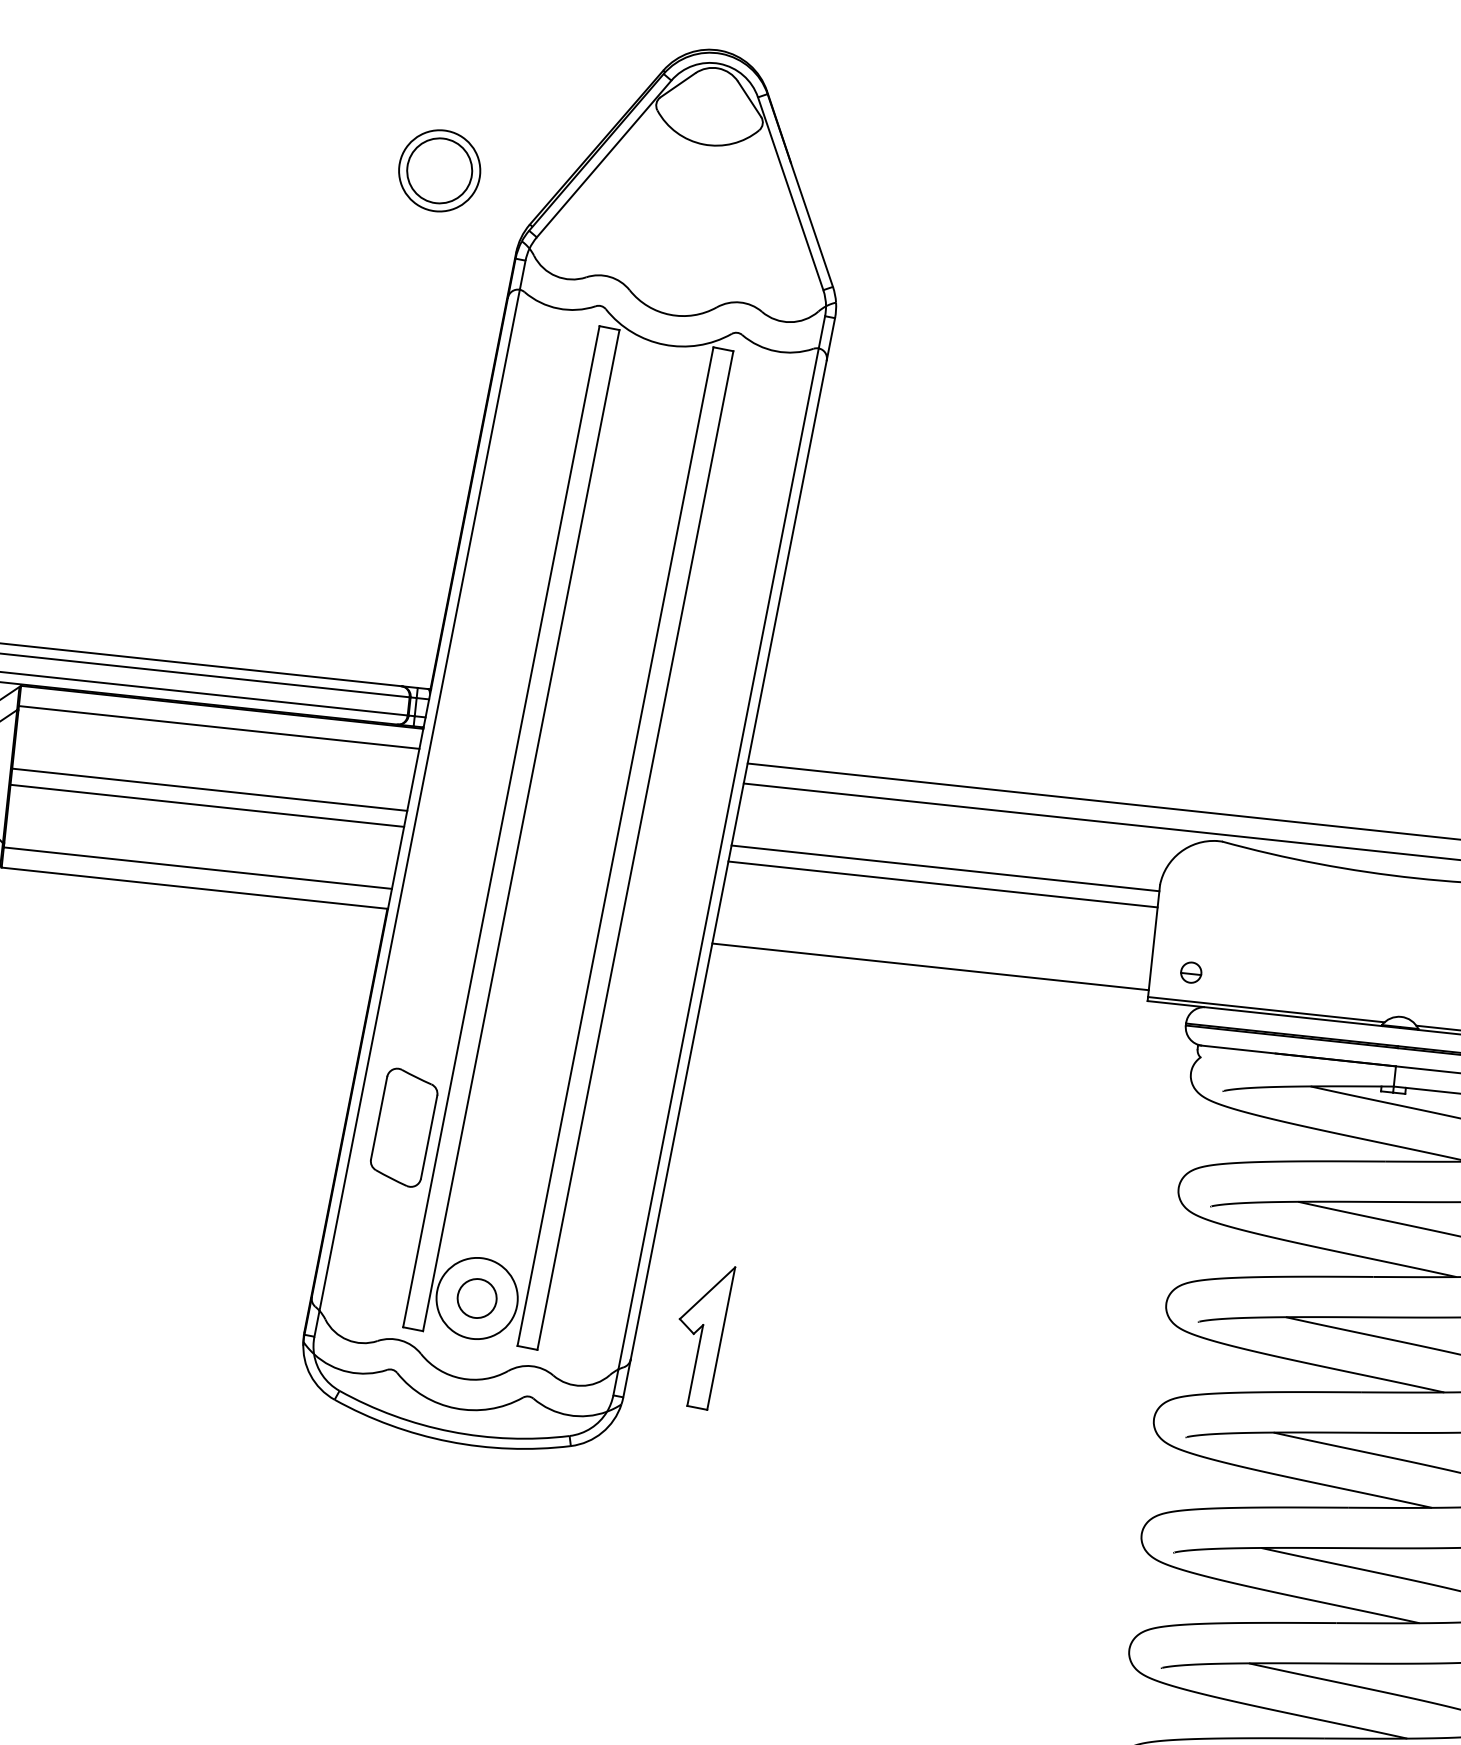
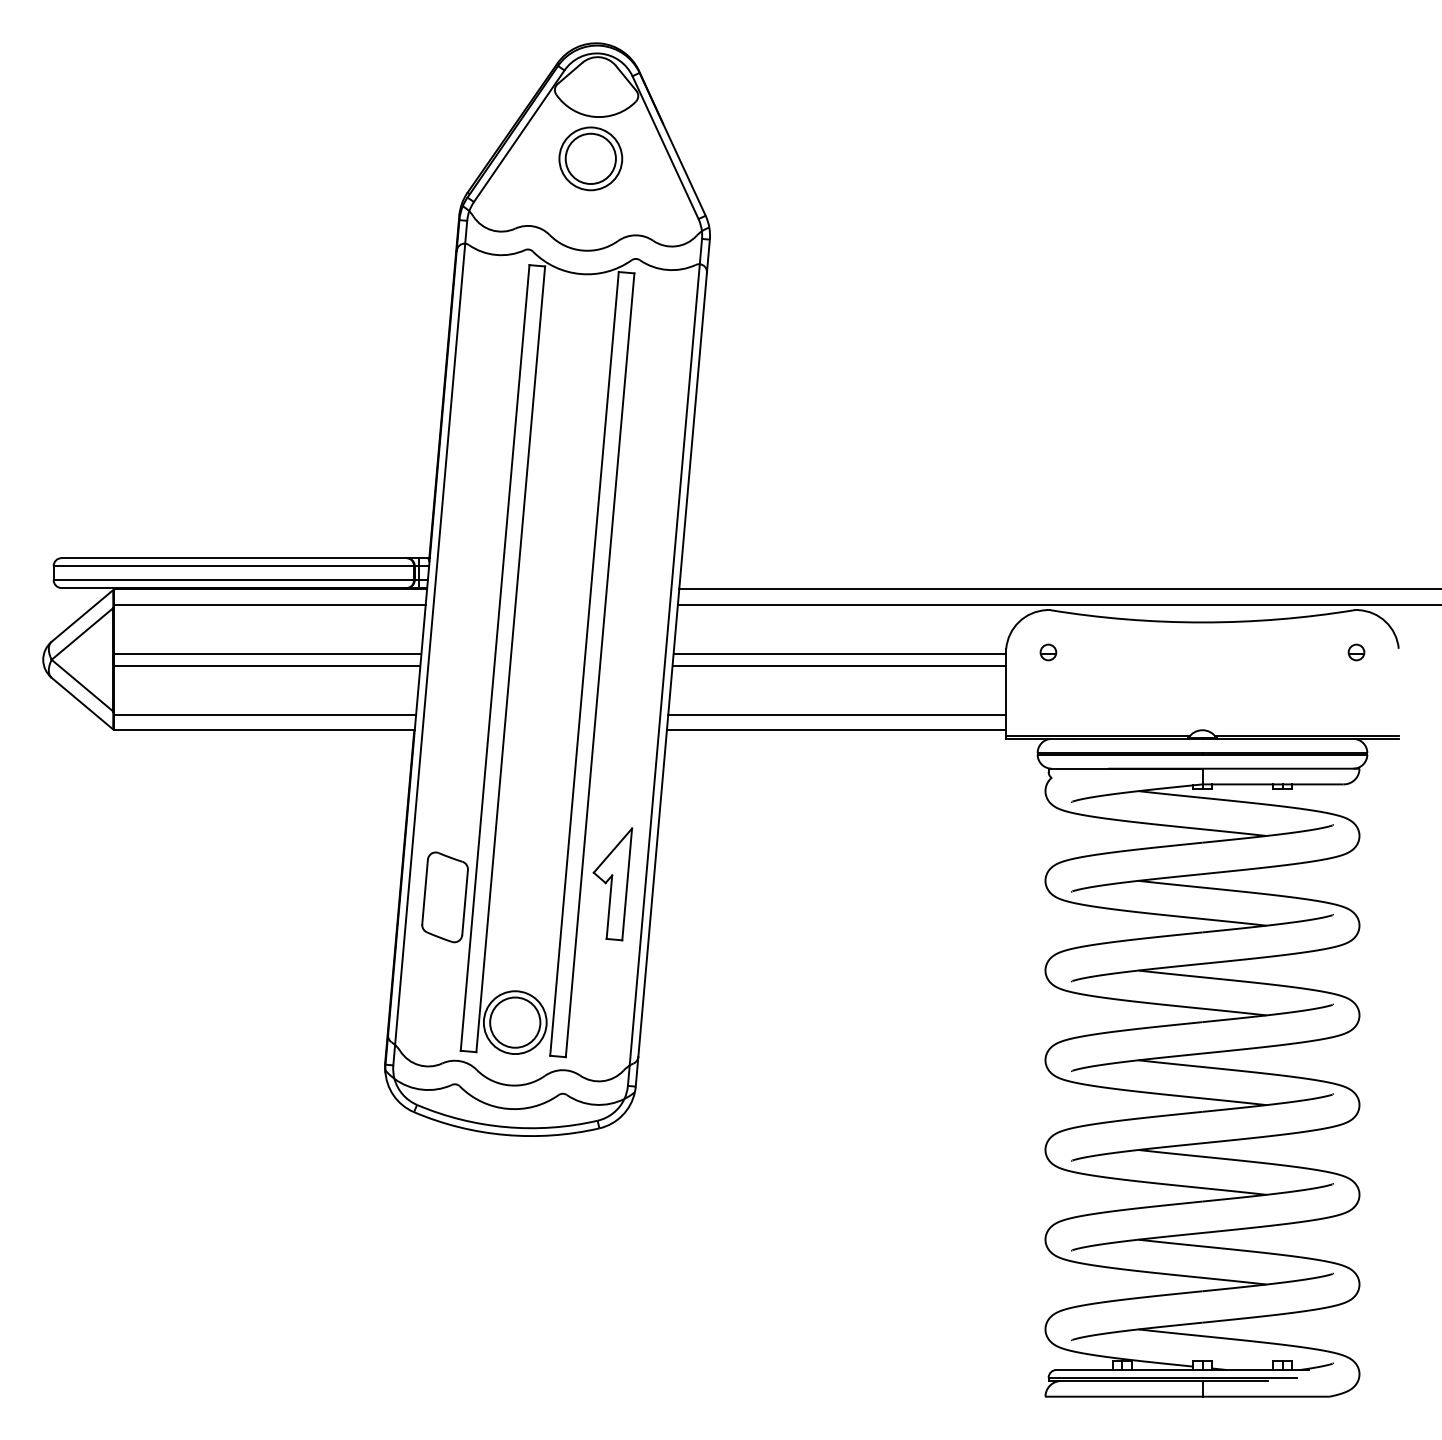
part: (439, 170) -> (590, 158), moved
line: (933, 946) -> (837, 714), added
part: (1191, 972) -> (1048, 652), moved
circle: (477, 1298) -> (515, 1022), size x1.67
part: (702, 1336) -> (612, 884), moved

